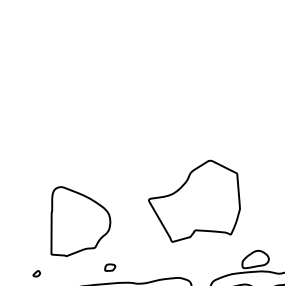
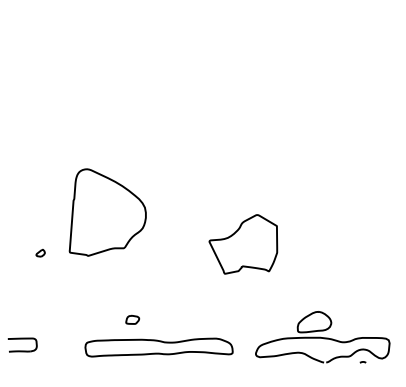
part: (194, 201) -> (243, 244), size x0.6
part: (79, 220) -> (107, 212), moved
part: (36, 273) -> (40, 252), moved

